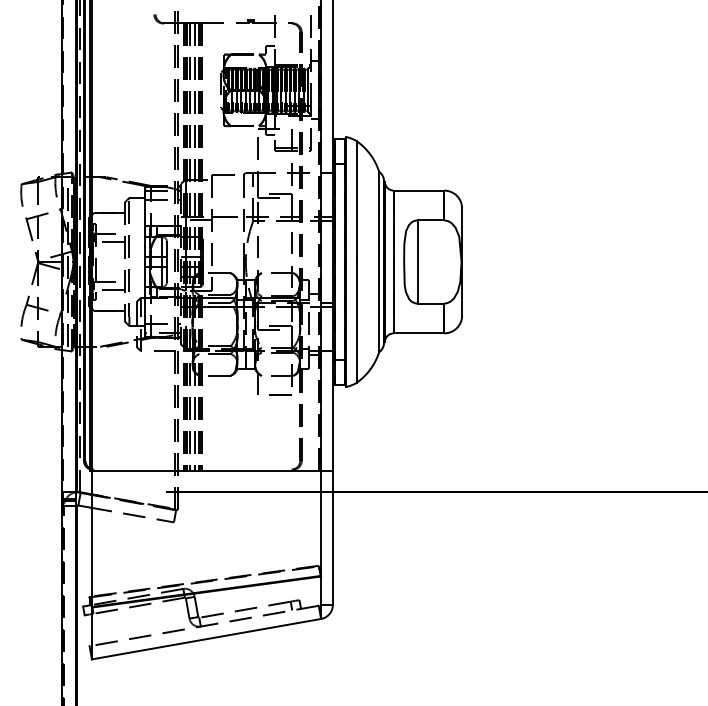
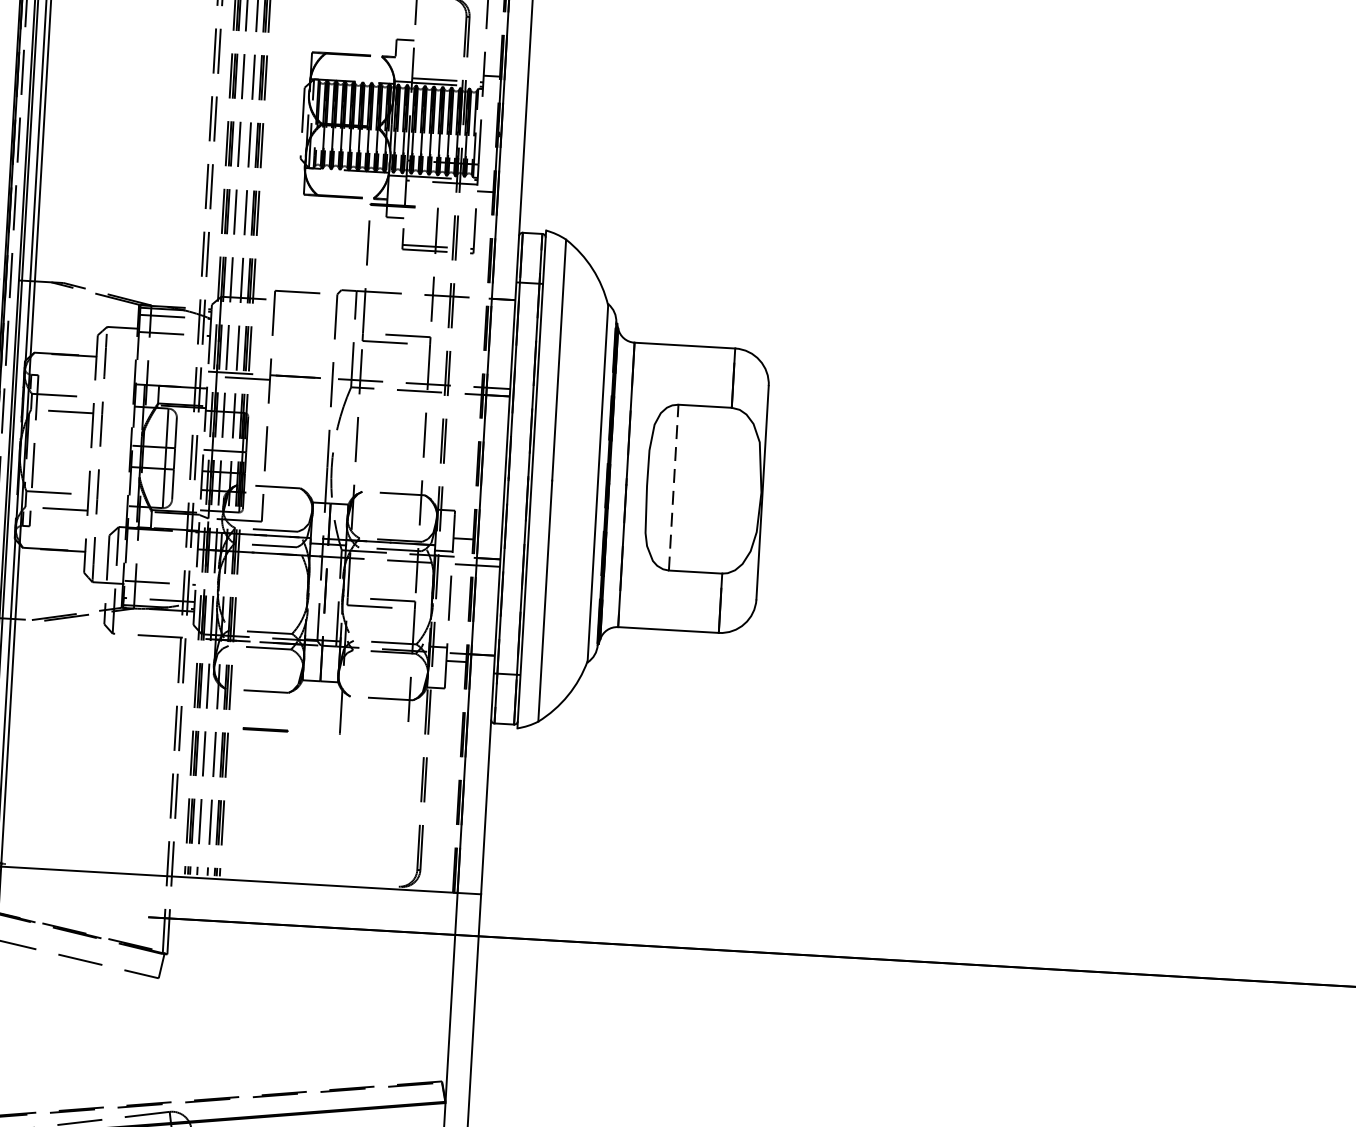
line: (417, 262) -> (673, 488), solid -> dashed
line: (280, 394) -> (266, 728), moved

